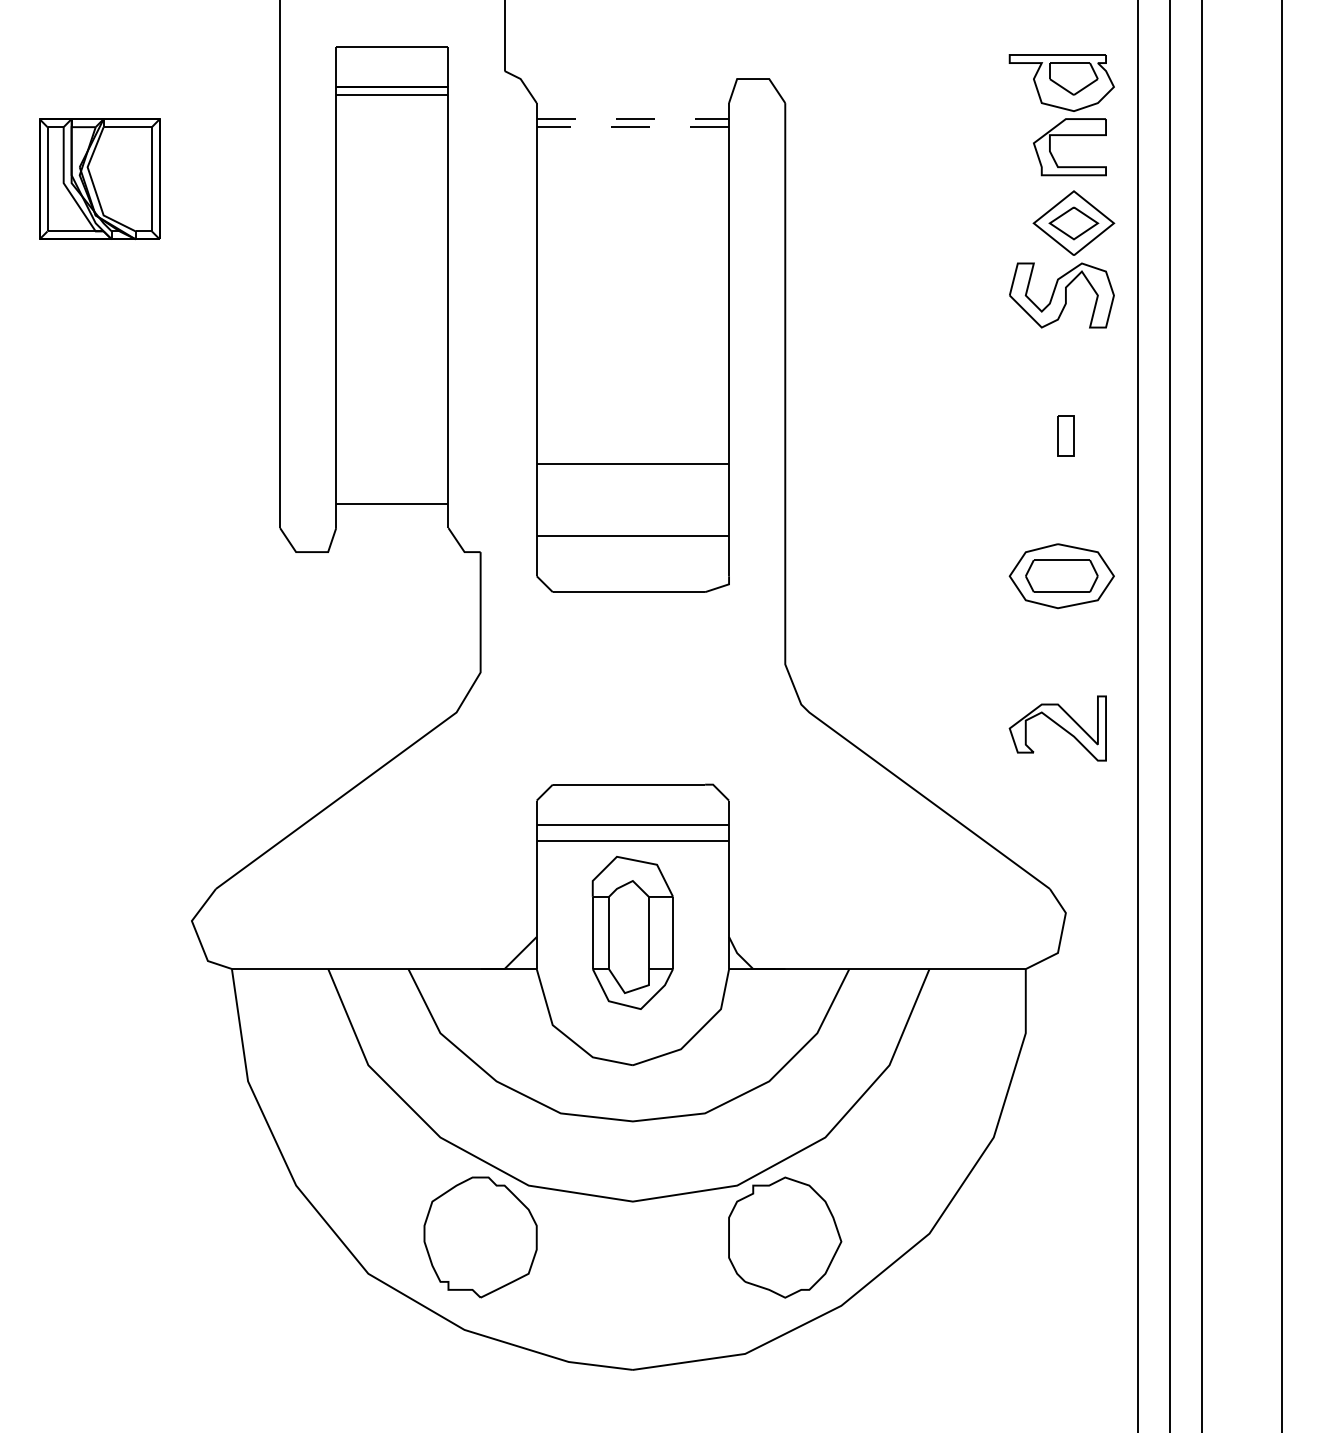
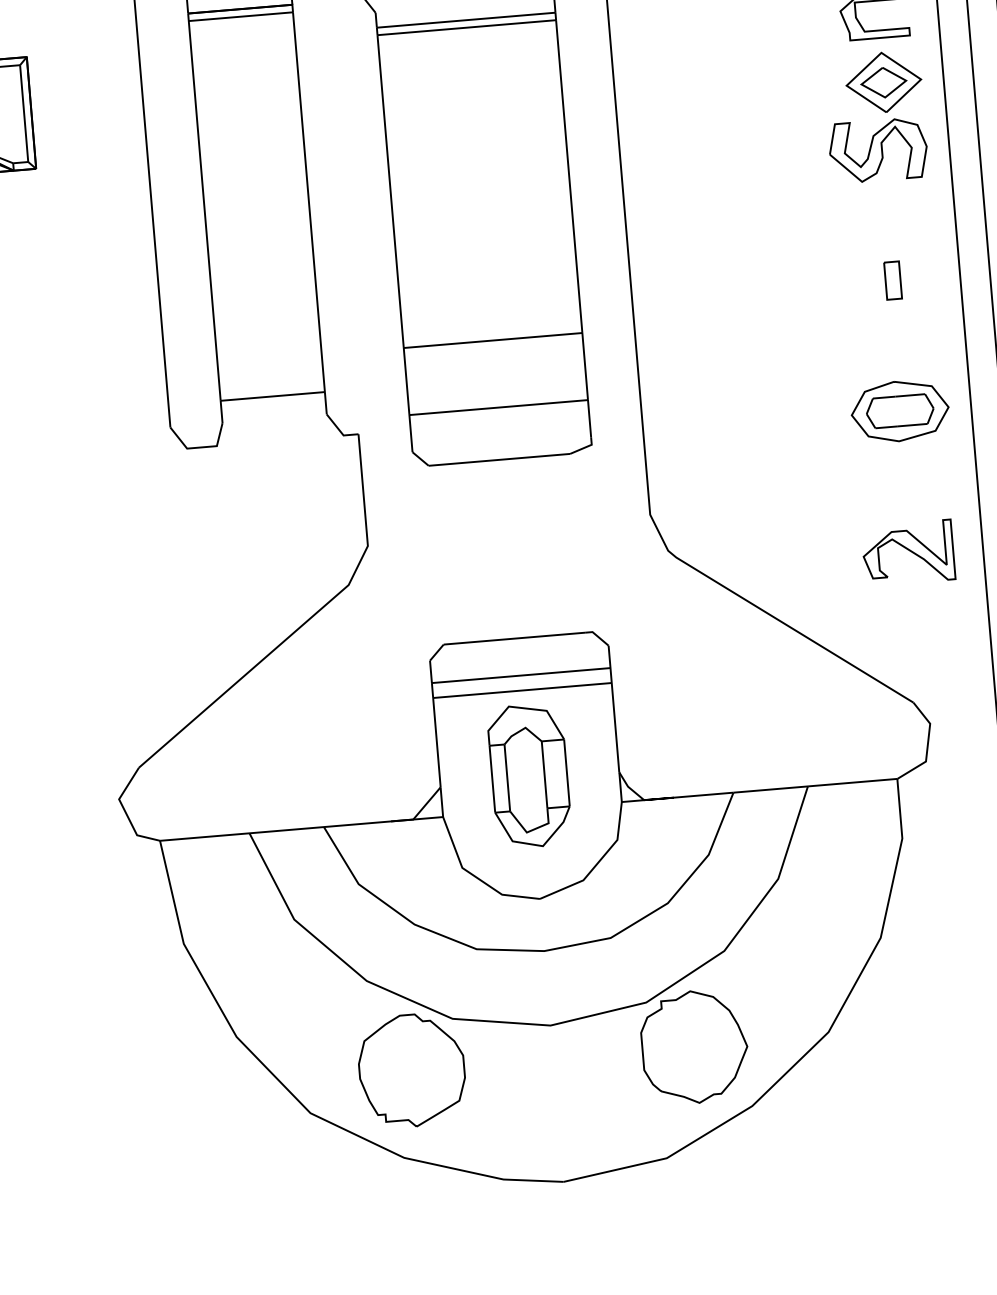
line: (633, 119) -> (466, 20), dashed -> solid
line: (632, 127) -> (466, 28), dashed -> solid

